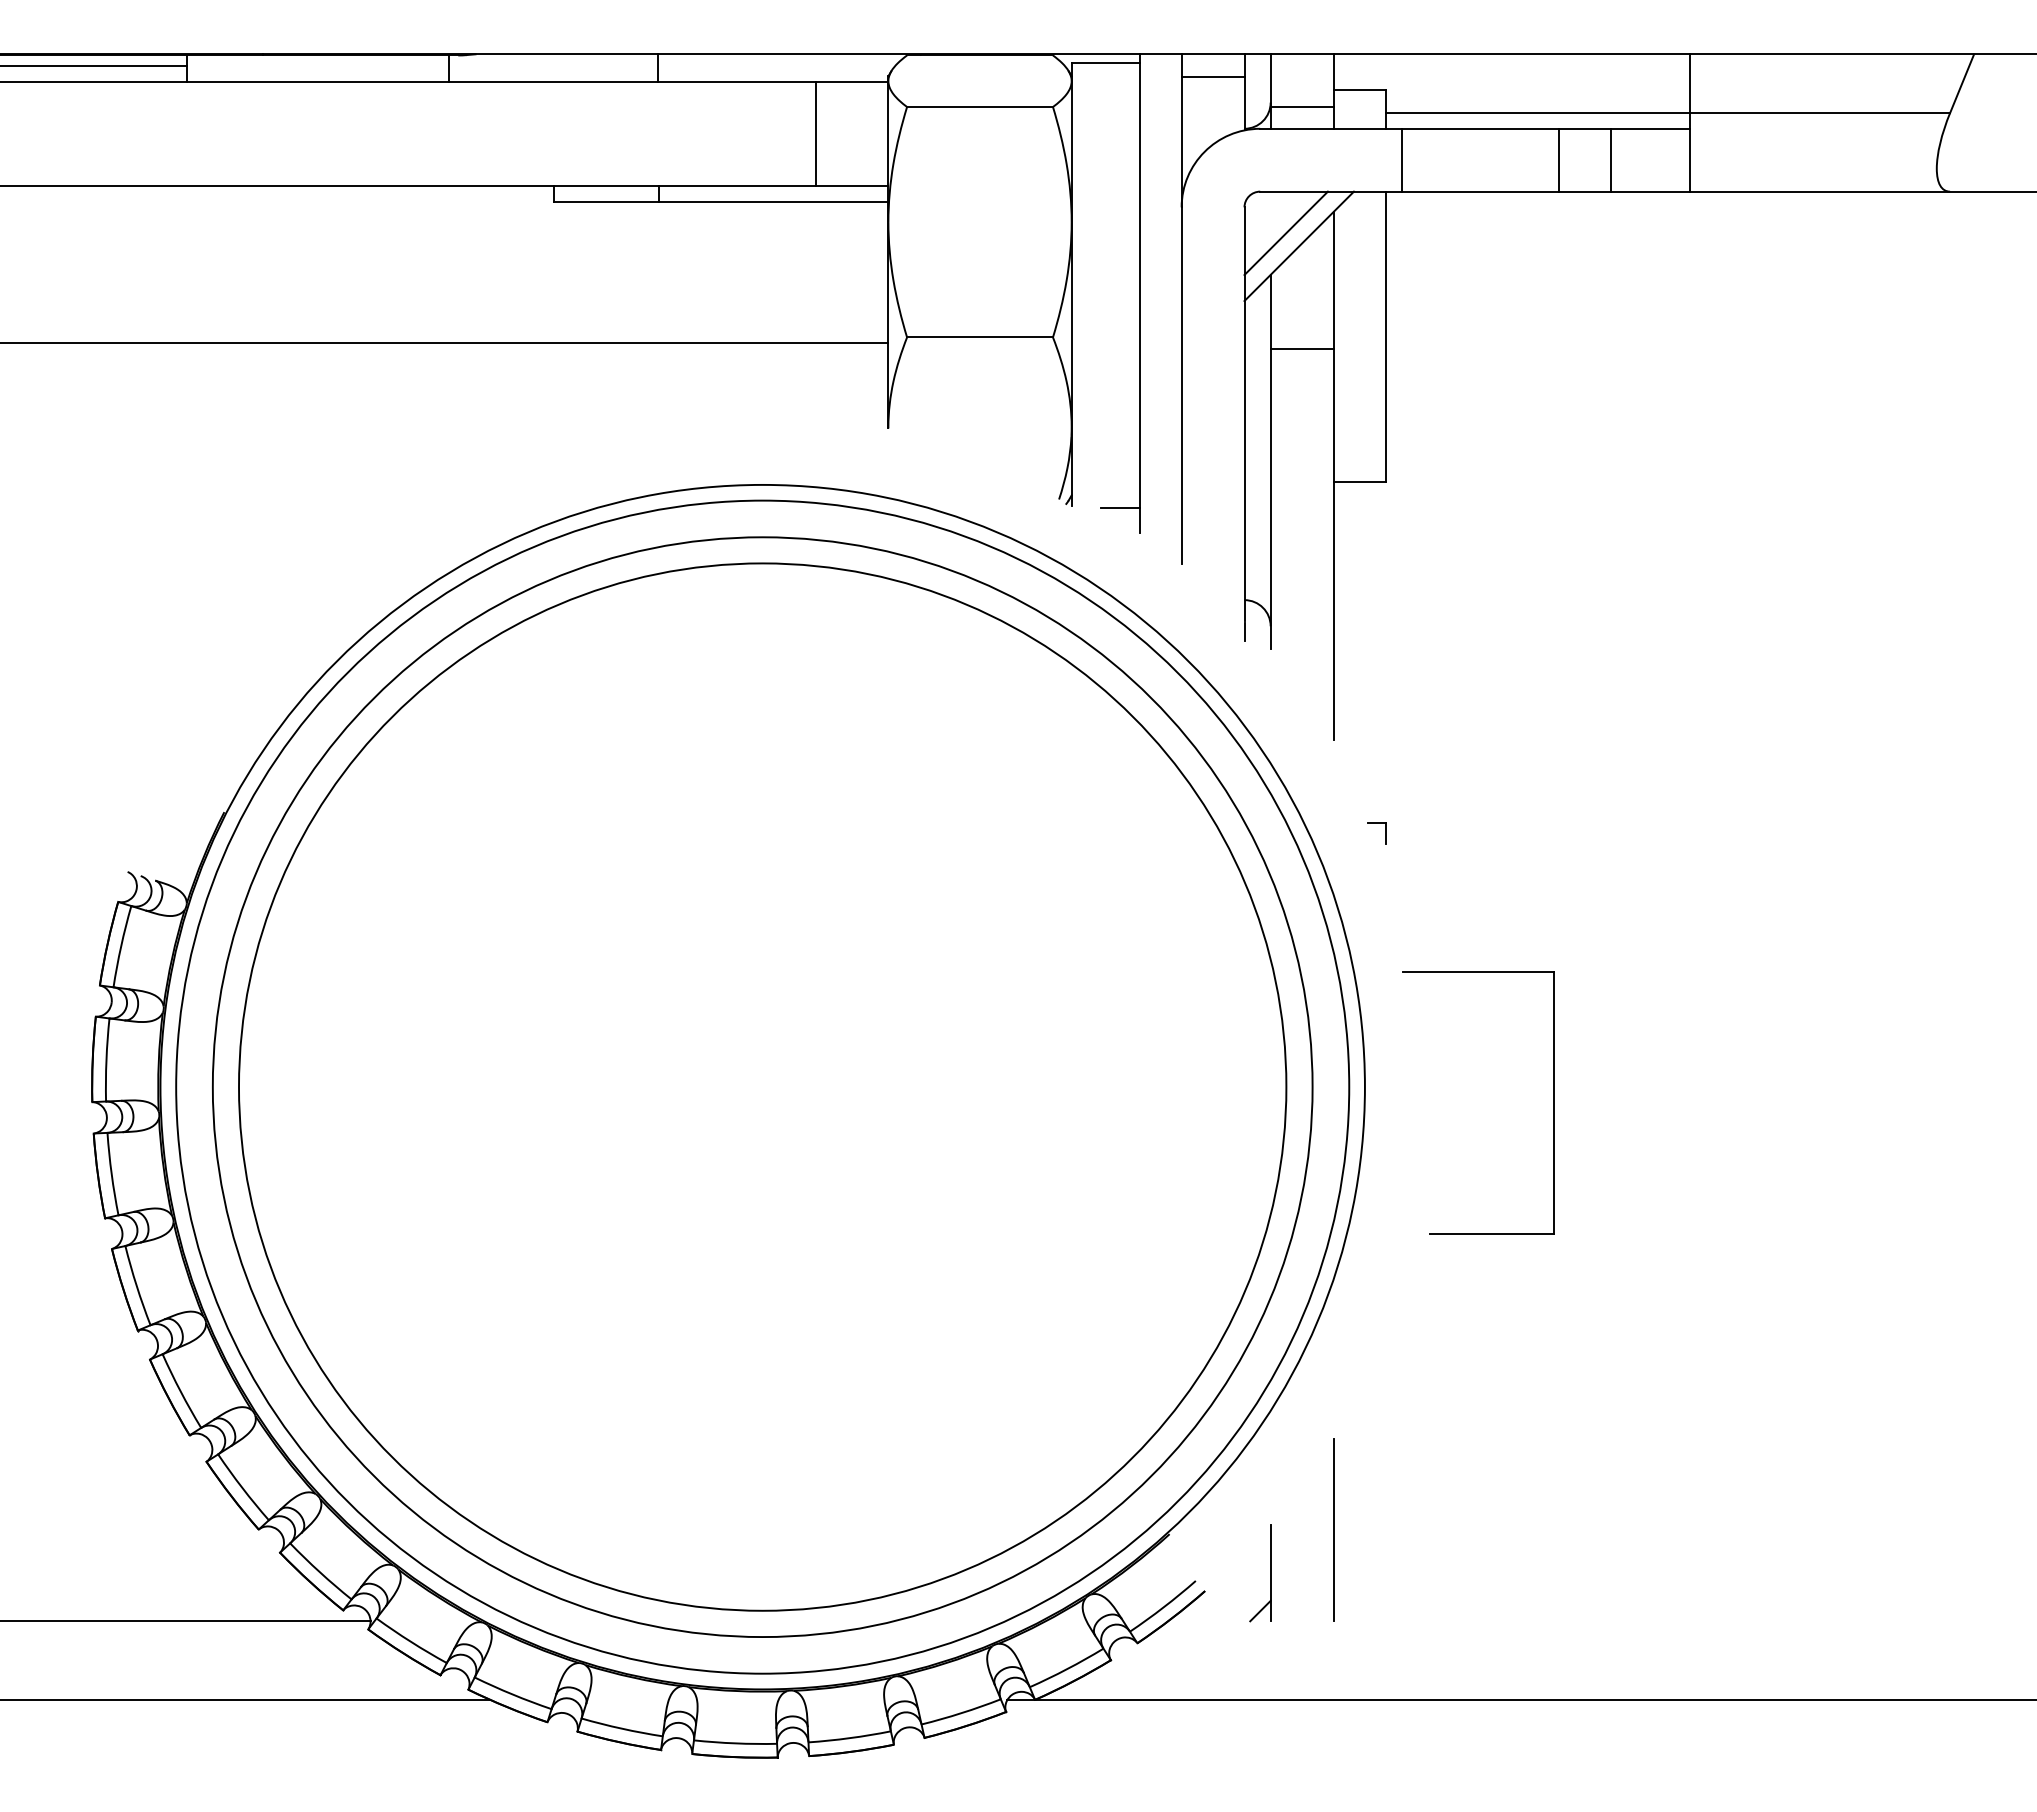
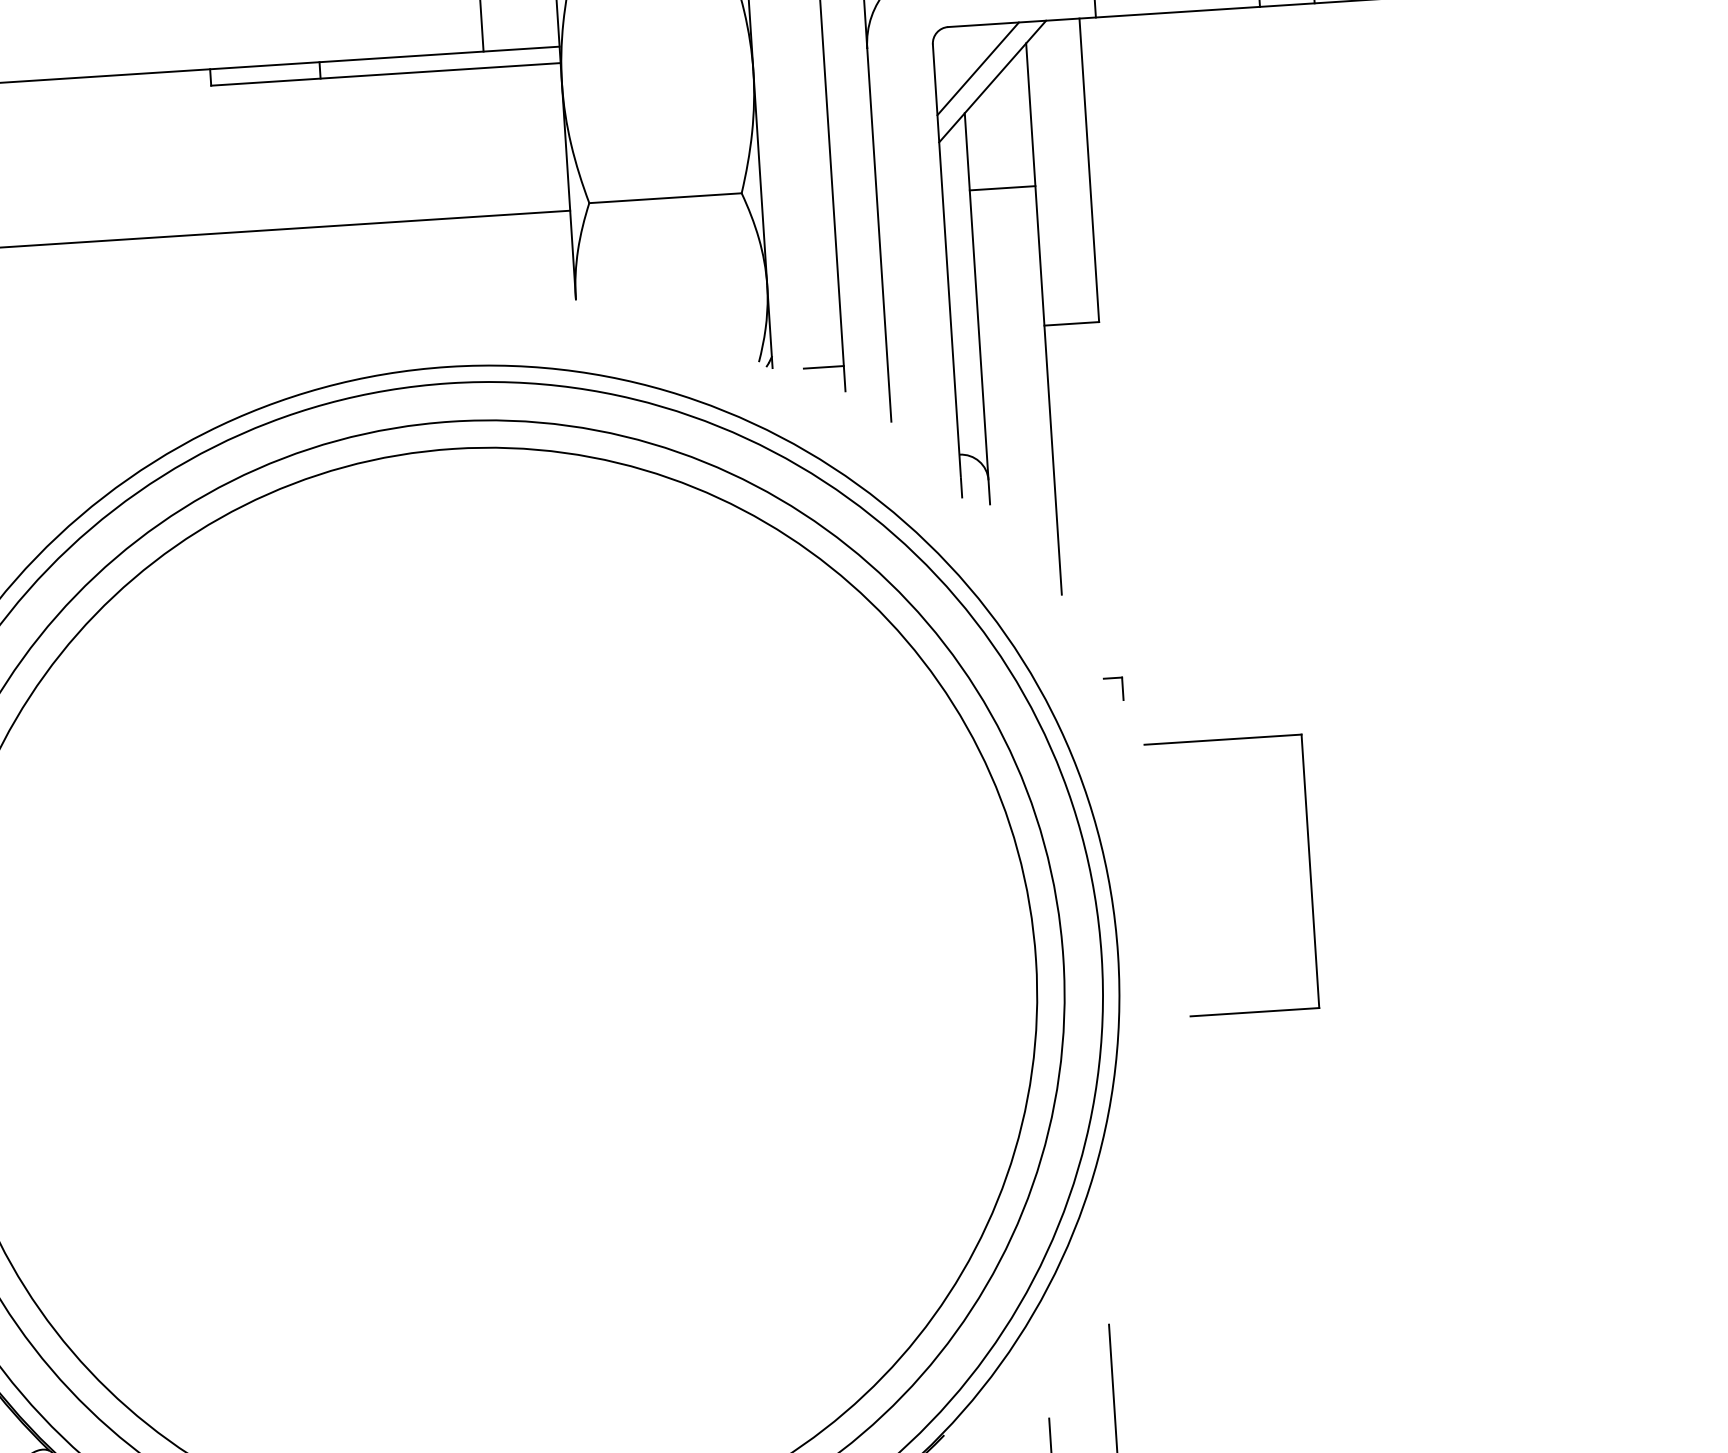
part: (1553, 1102) -> (1310, 870), moved

